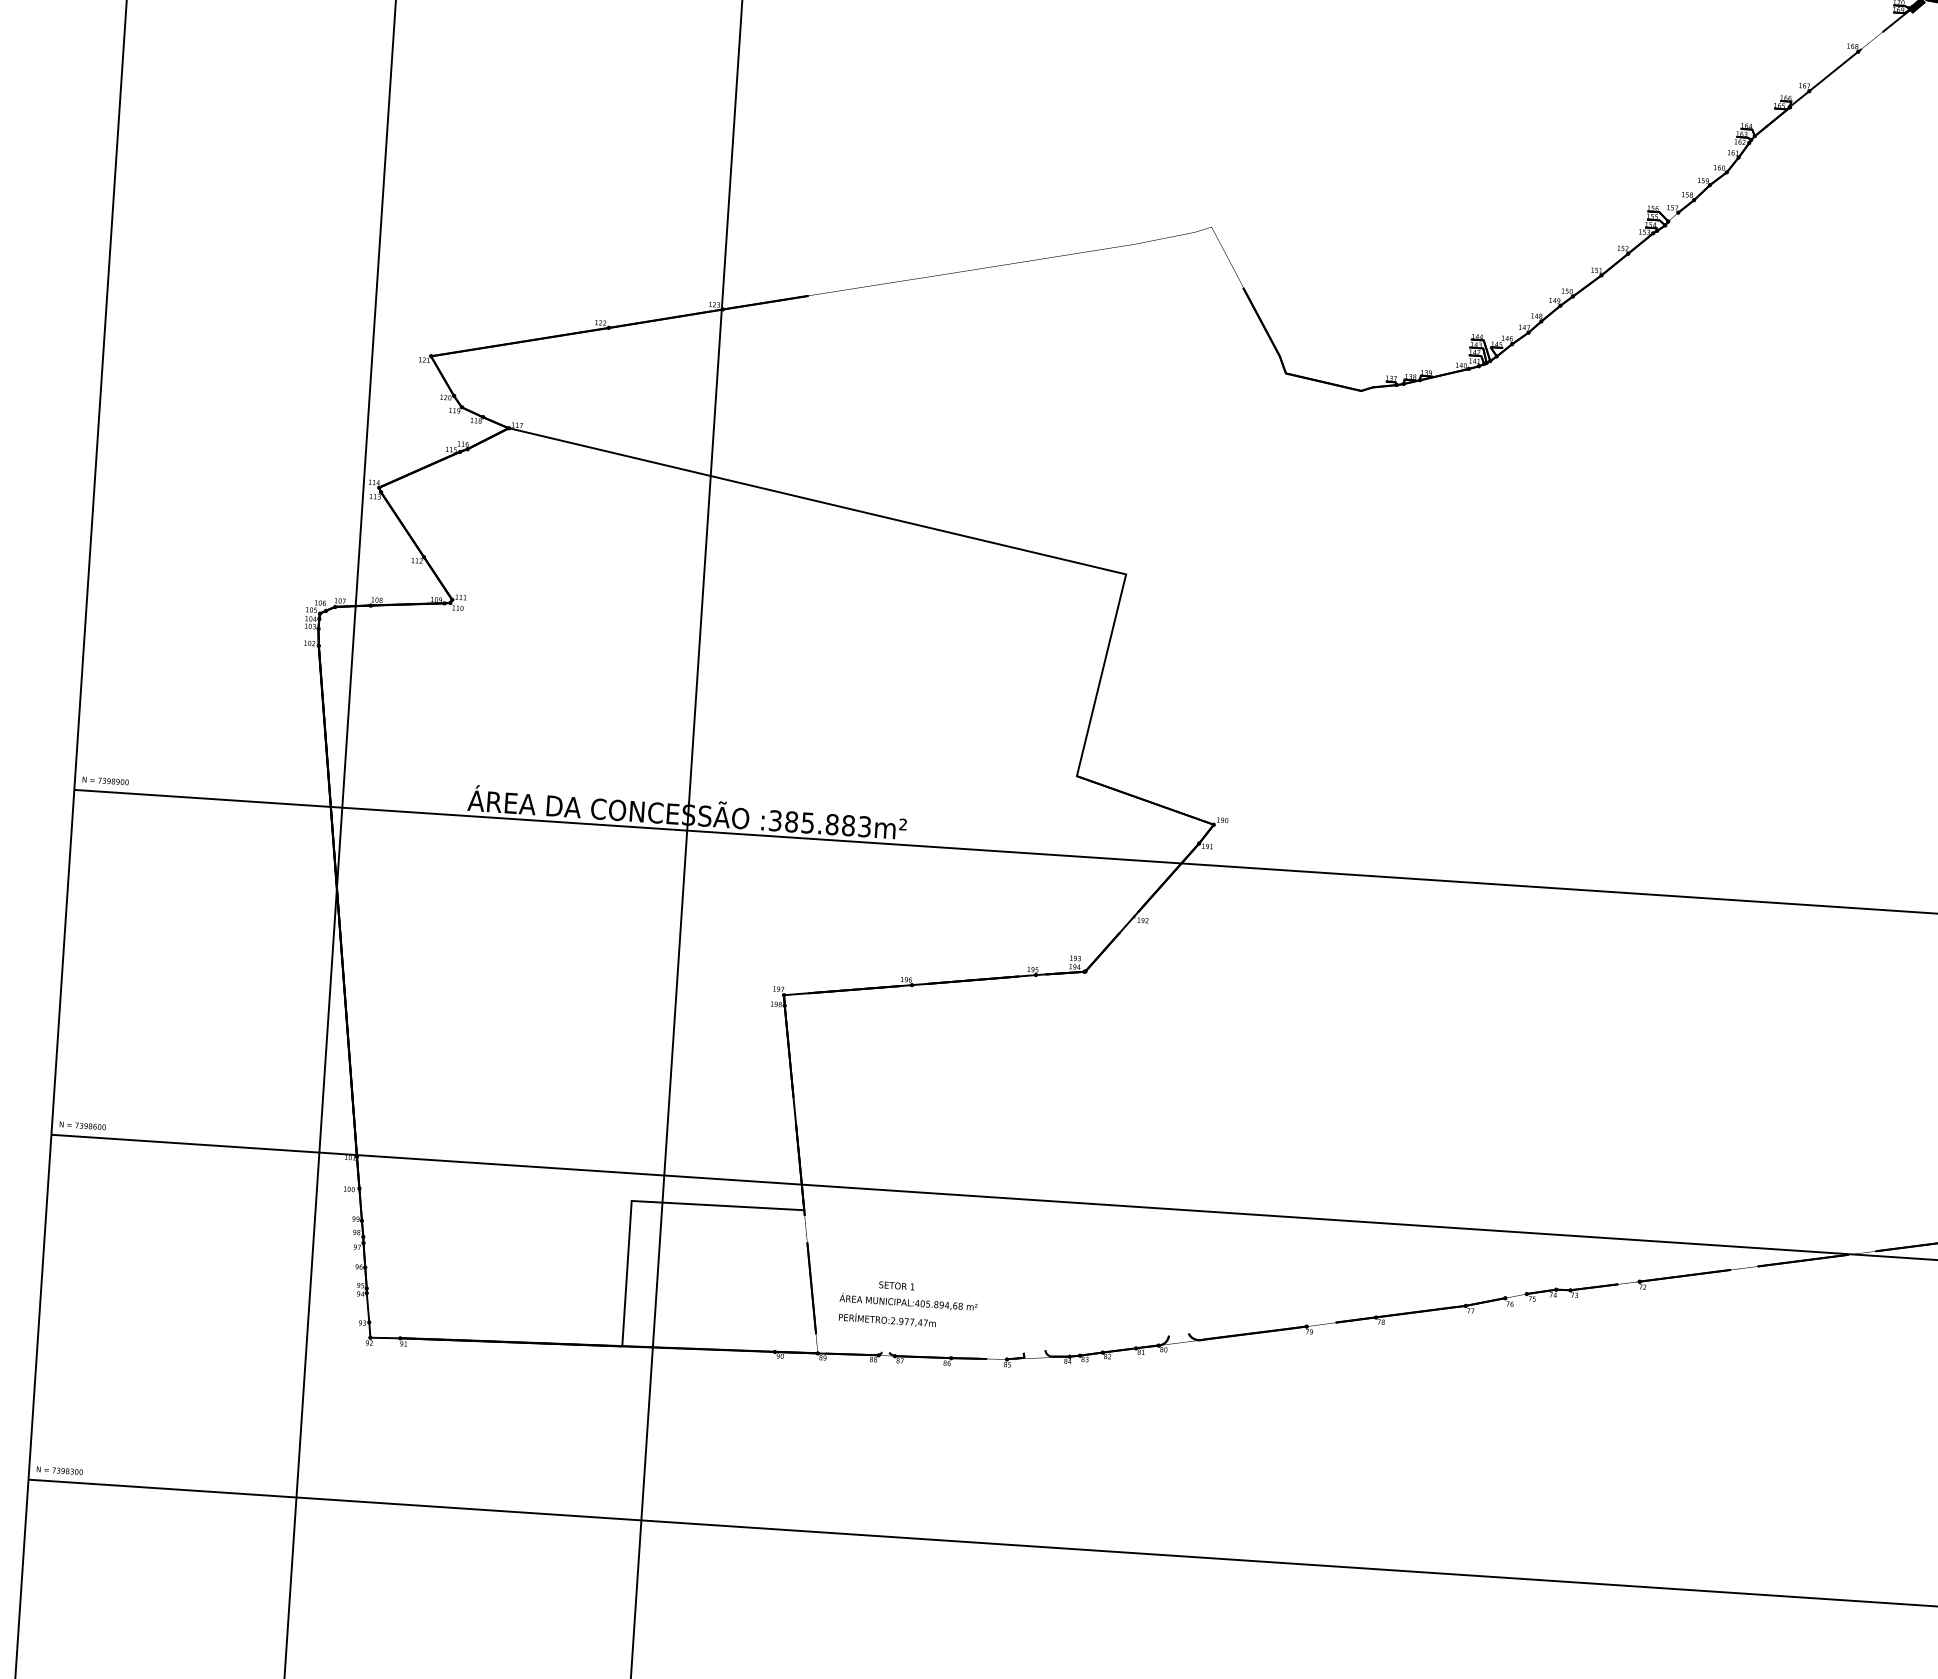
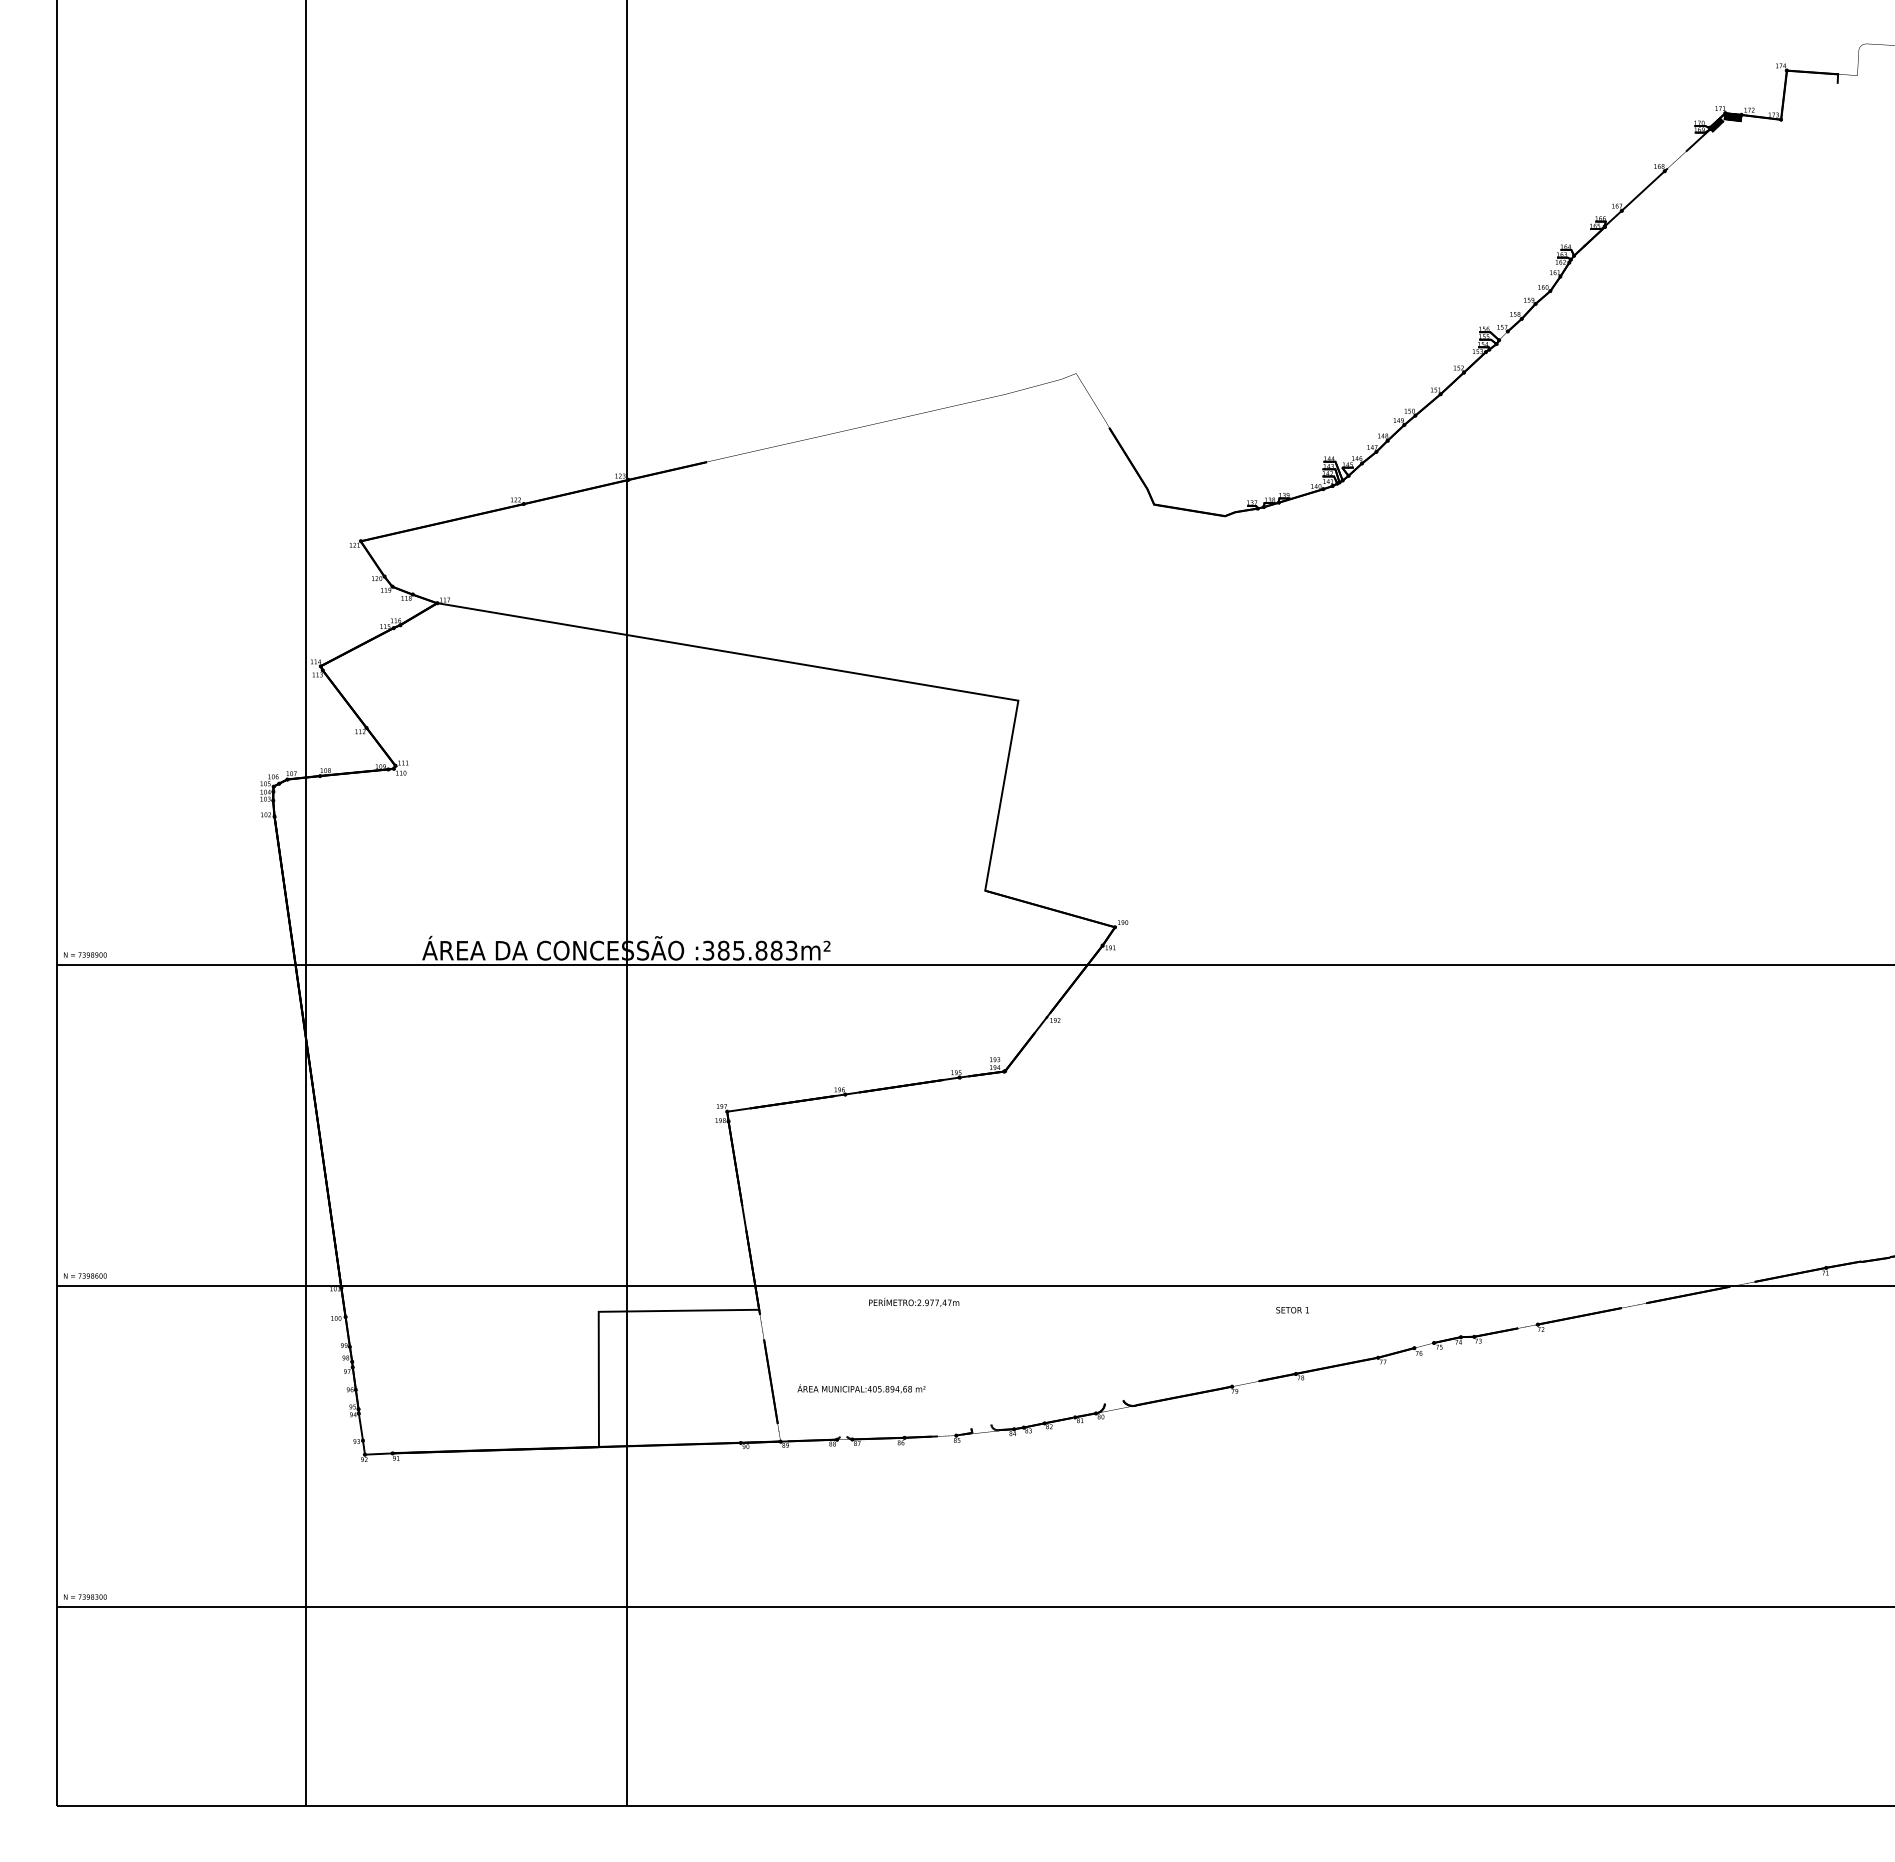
text: (896, 1286) -> (1292, 1310), moved
text: (887, 1320) -> (914, 1302), moved

